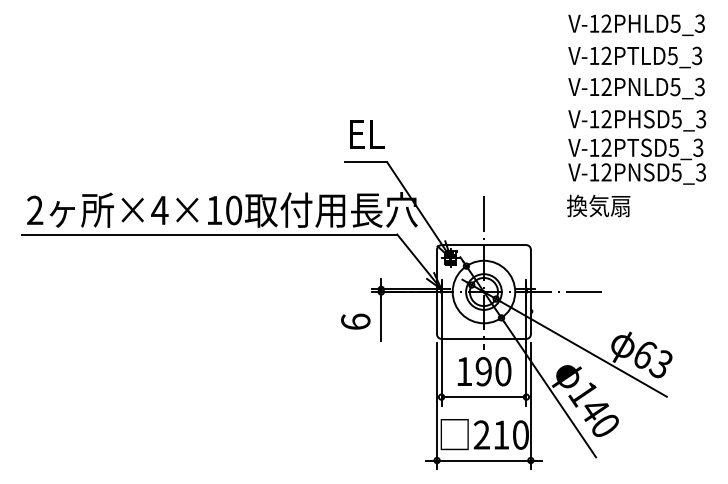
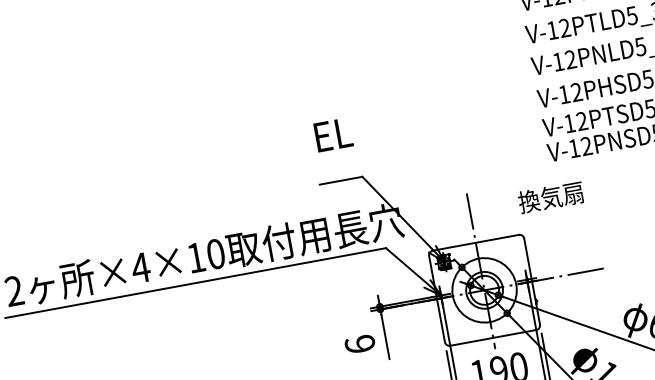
text: (367, 134) -> (334, 135), moved
text: (598, 205) -> (550, 196), moved

